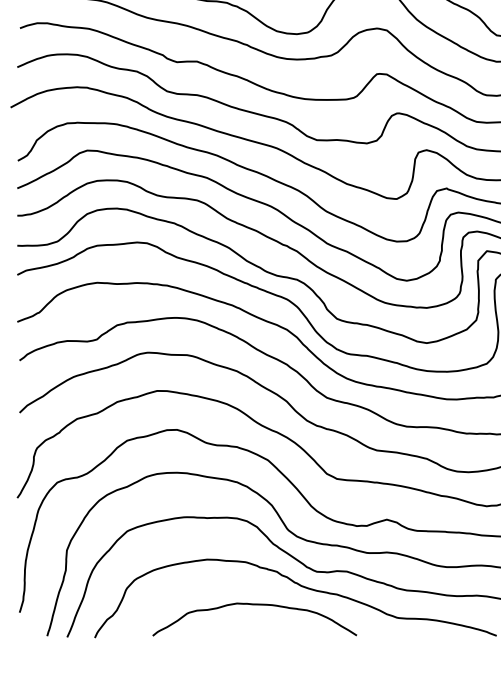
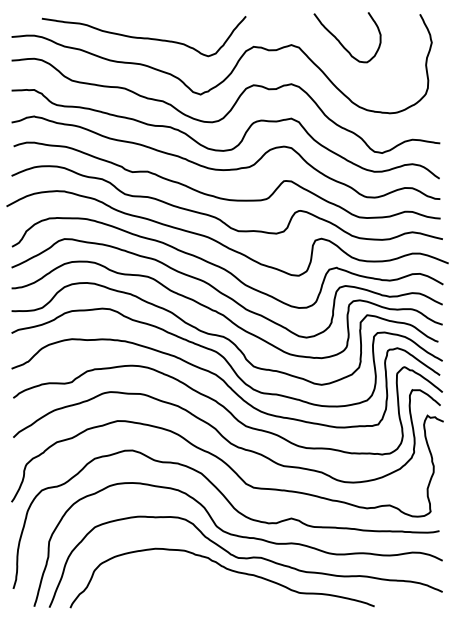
curve: (254, 605) -> (191, 583), removed

